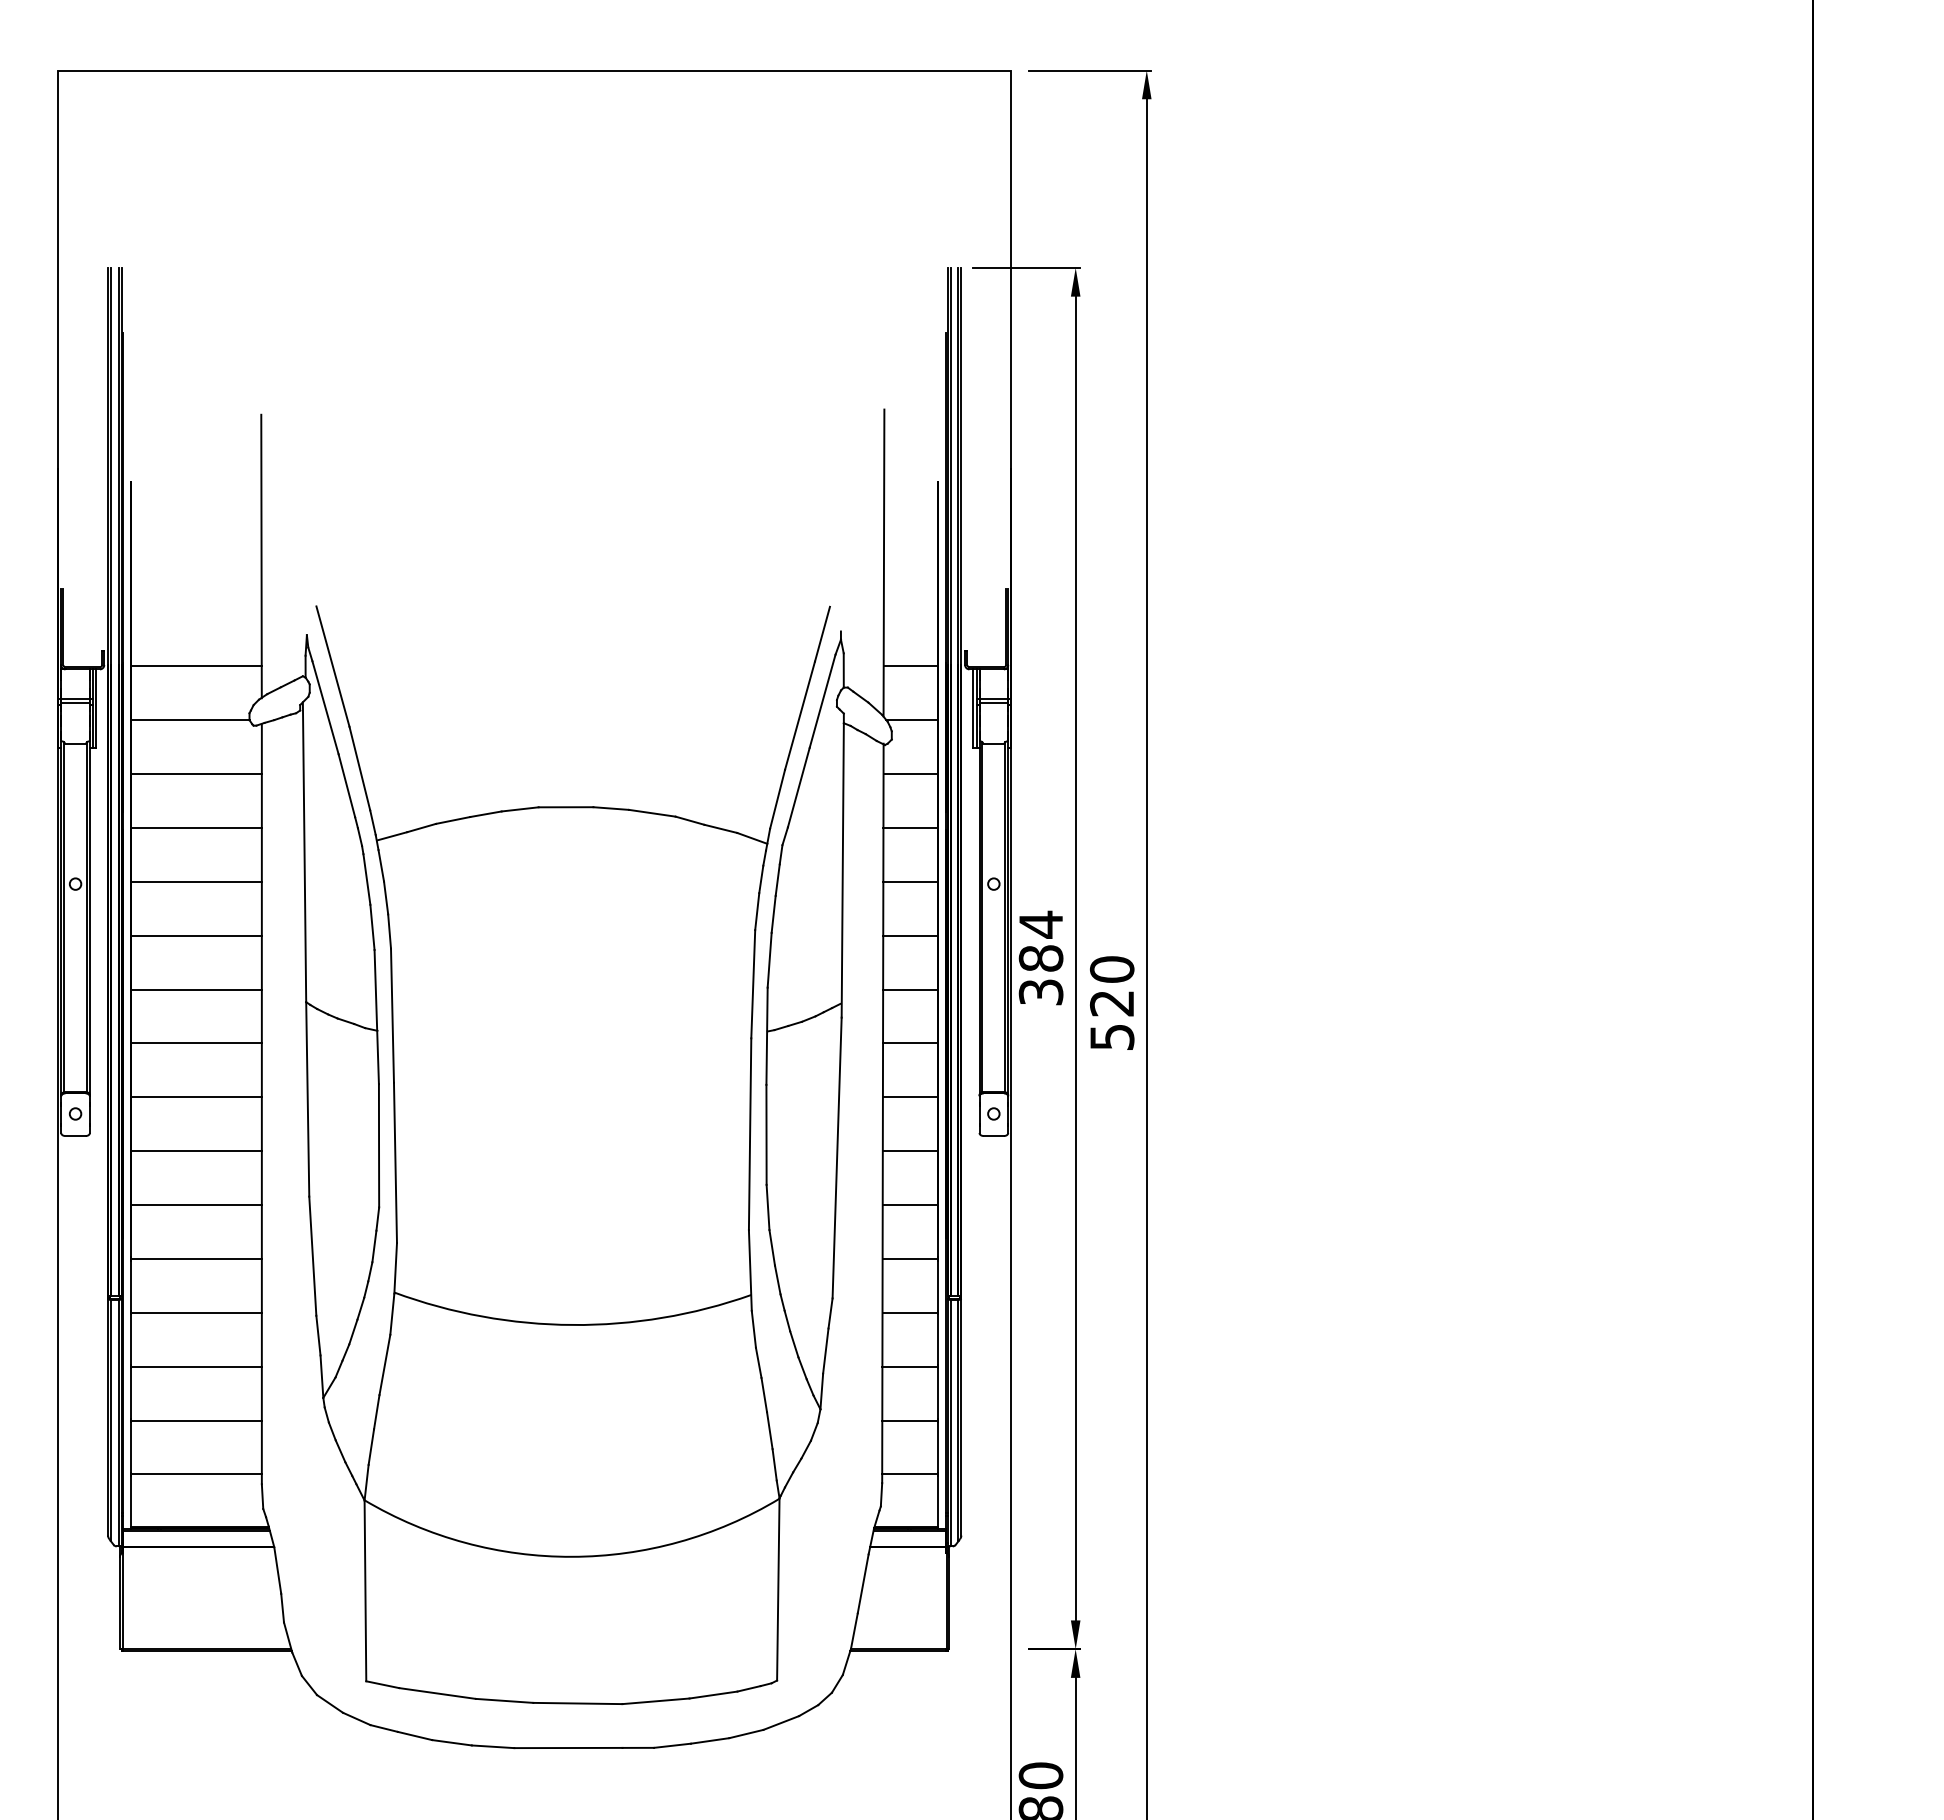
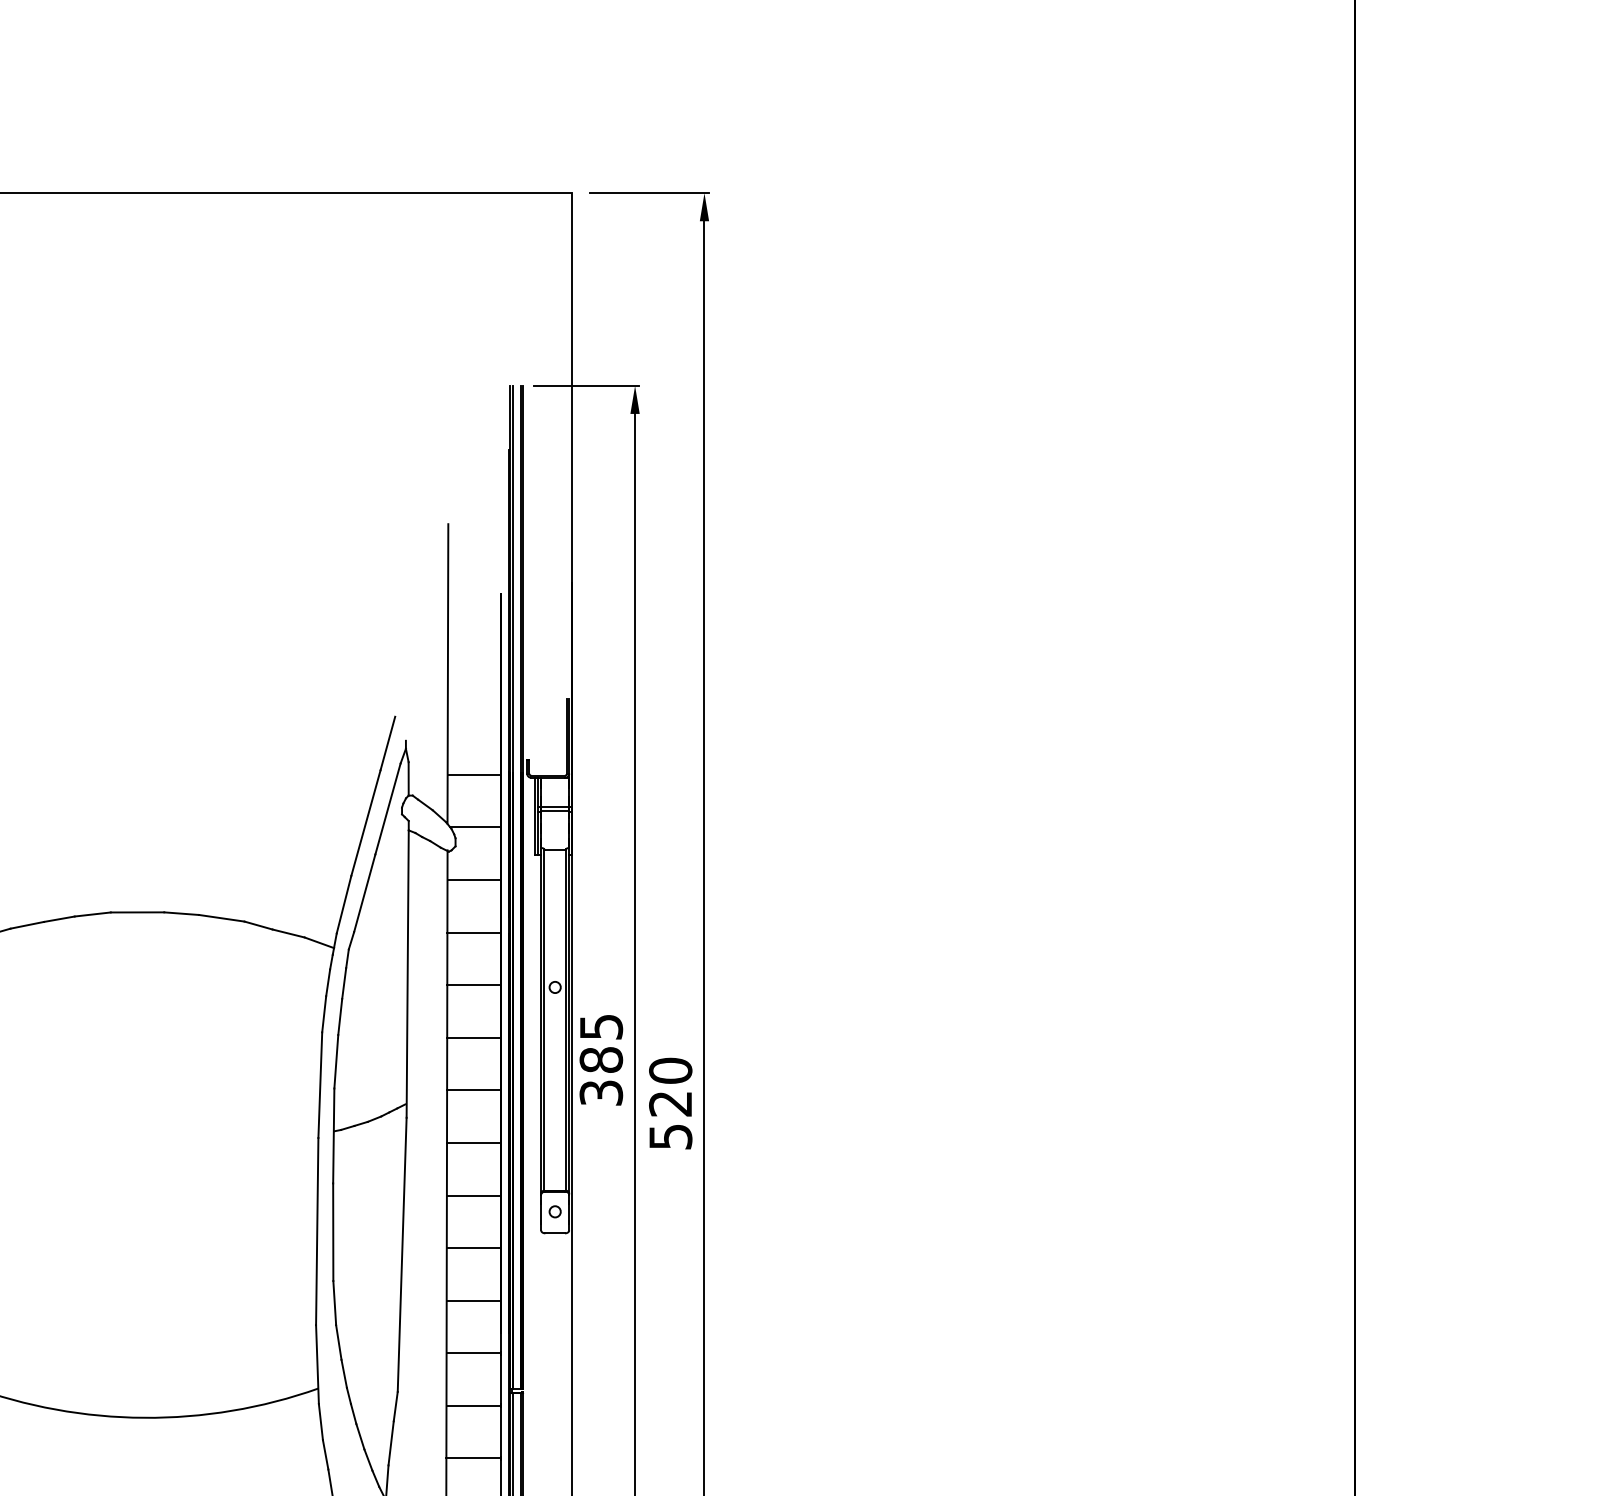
text: (1041, 924) -> (601, 1026), 384 -> 385

